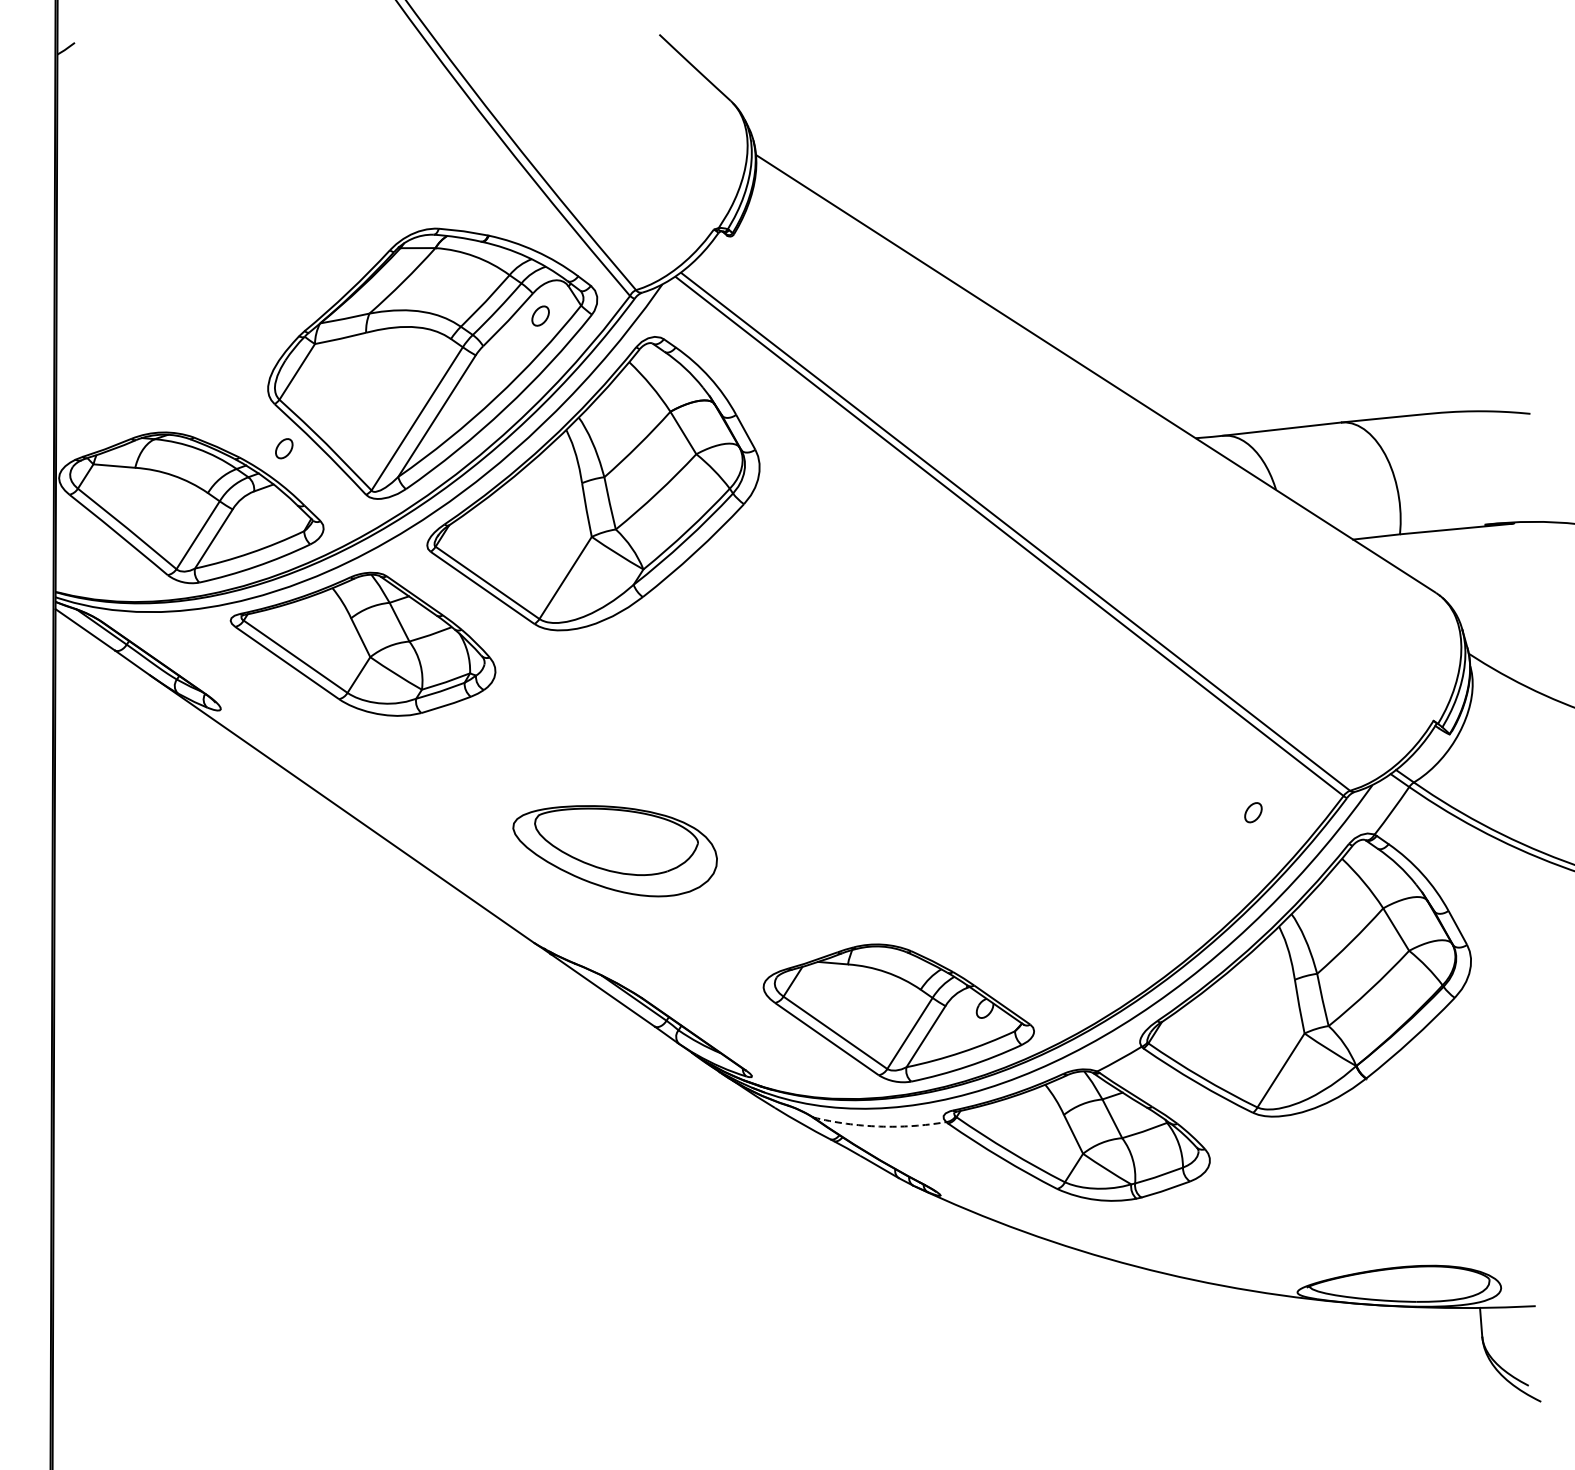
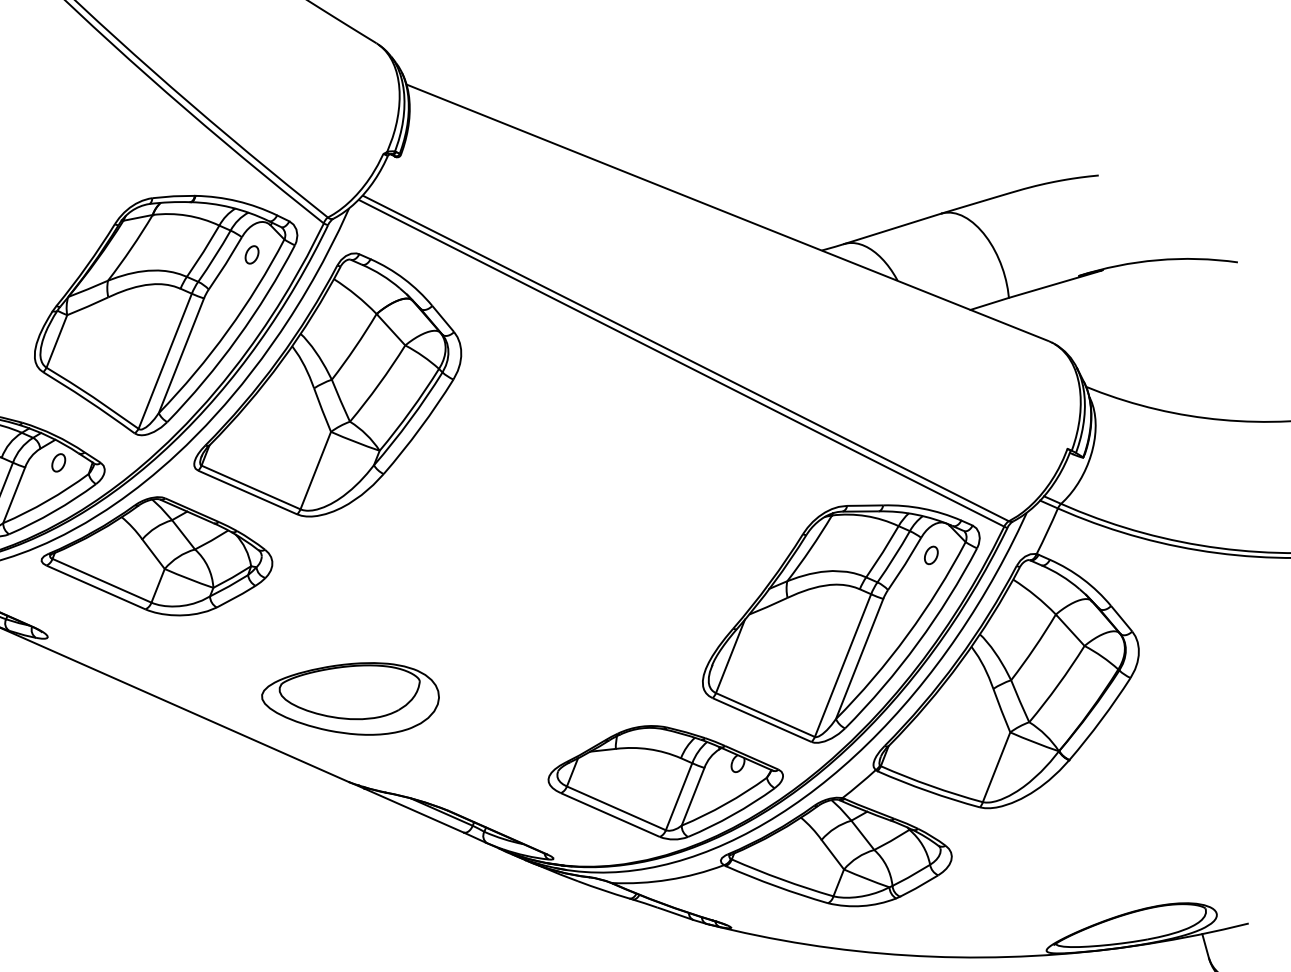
part: (284, 448) -> (58, 462), moved
part: (614, 851) -> (351, 702), moved
part: (1137, 869) -> (843, 622), added
arc: (879, 1126) -> (668, 879), dashed -> solid

